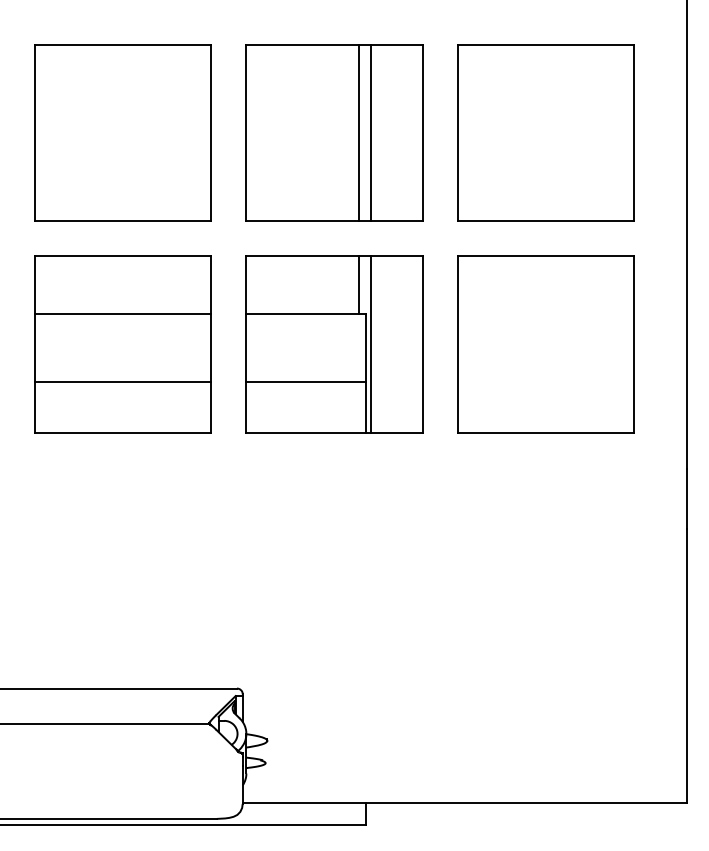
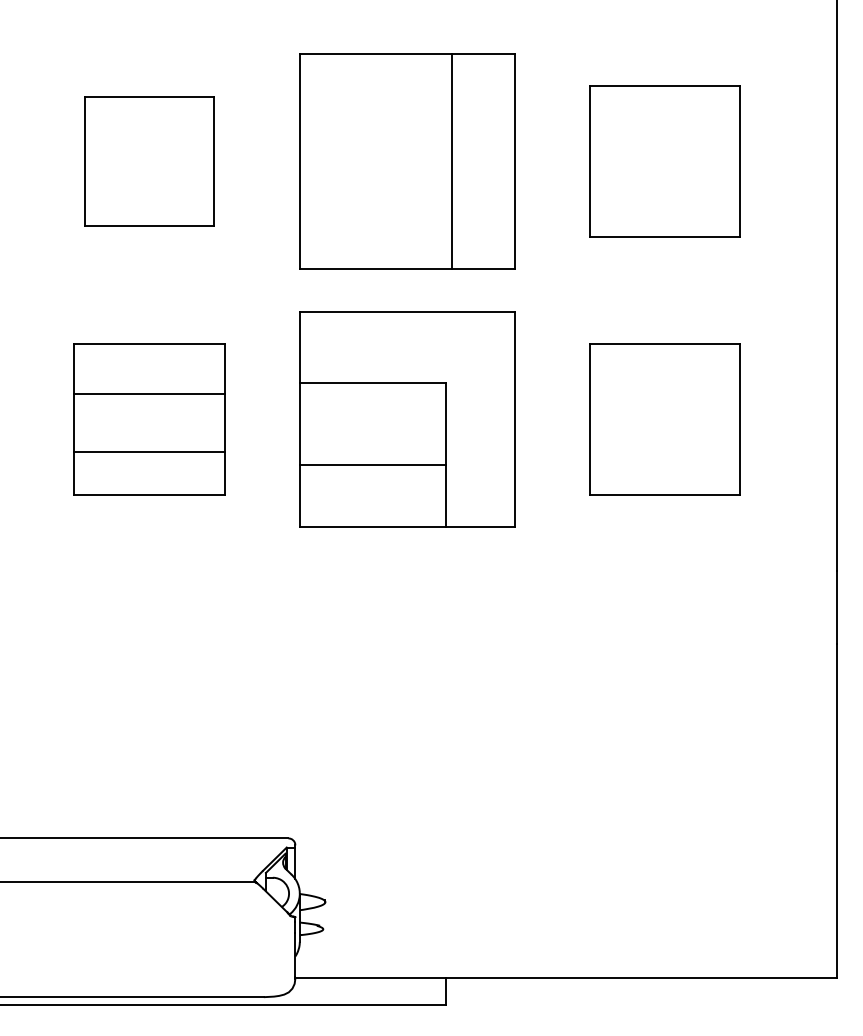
line: (359, 131) -> (437, 160), removed
part: (122, 132) -> (149, 161), size x0.6
part: (546, 132) -> (665, 161), size x0.7
line: (359, 284) -> (437, 346), removed
line: (371, 343) -> (452, 418), removed
part: (122, 344) -> (149, 419), size x0.7
part: (546, 344) -> (665, 419), size x0.7

